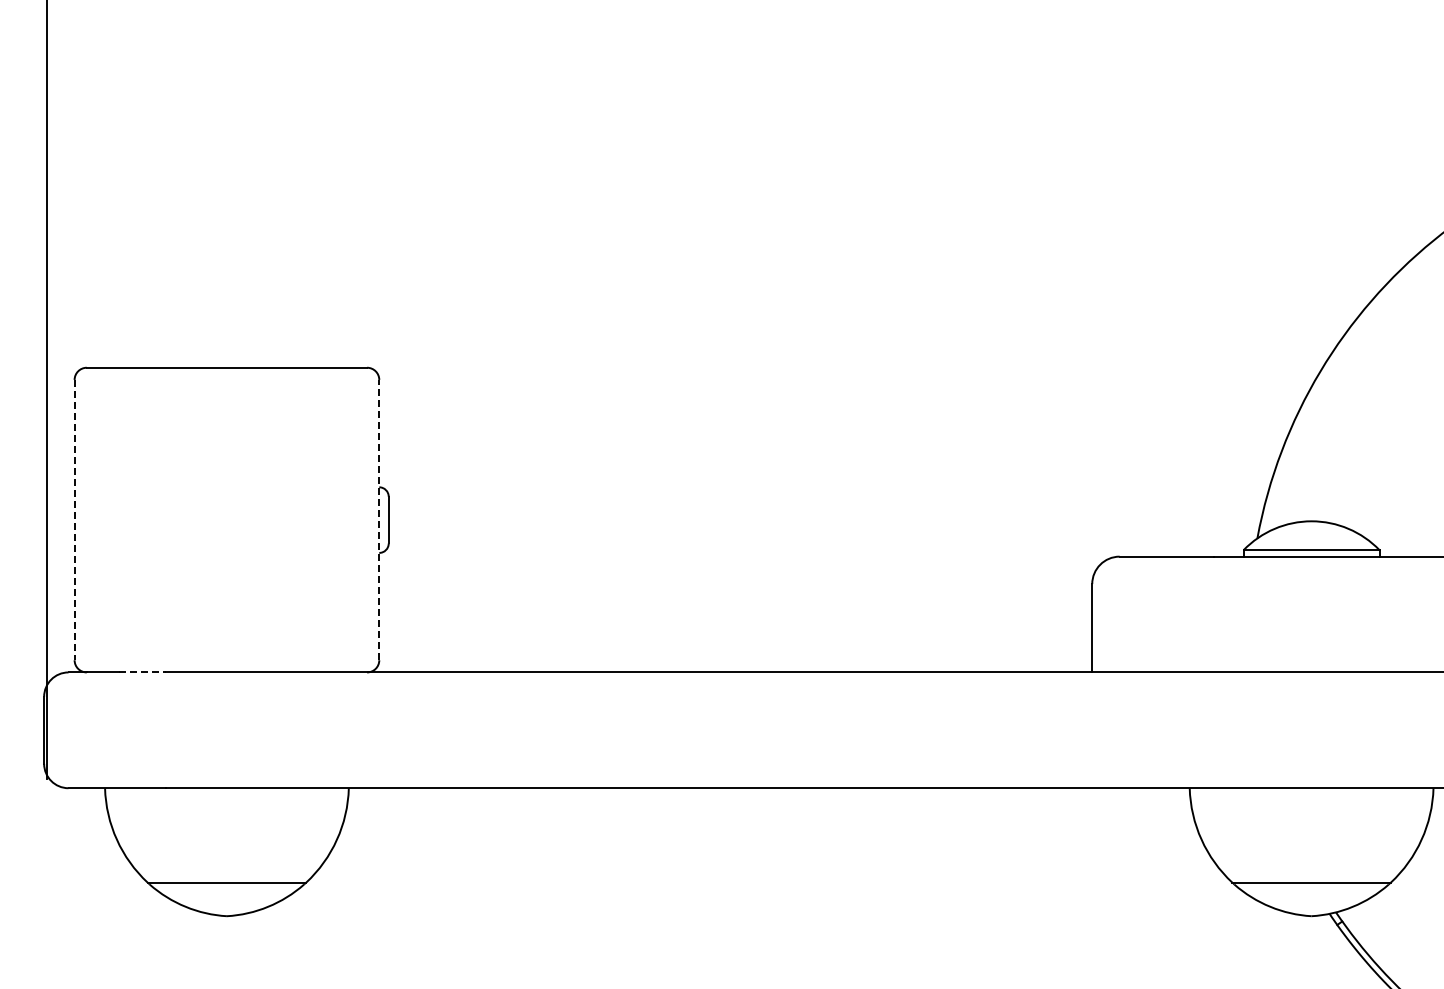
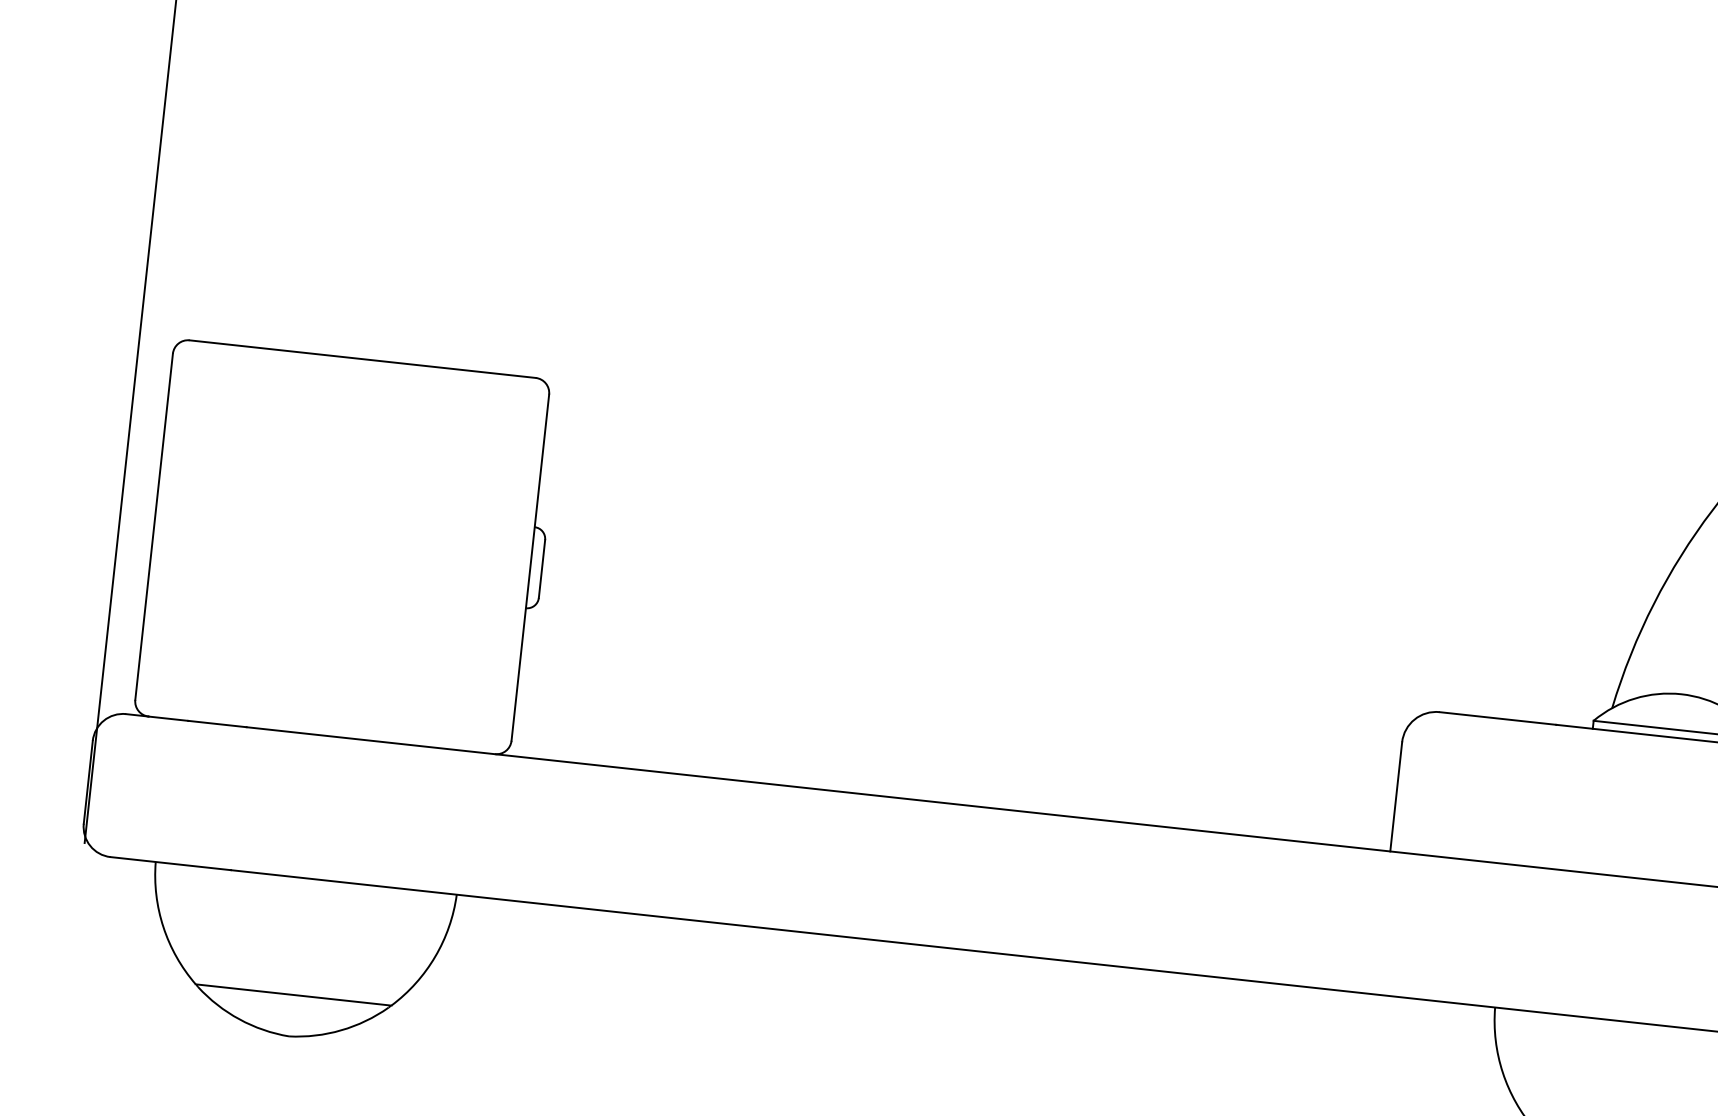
line: (379, 519) -> (530, 566), dashed -> solid
line: (74, 520) -> (153, 527), dashed -> solid
line: (142, 672) -> (217, 724), dashed -> solid

